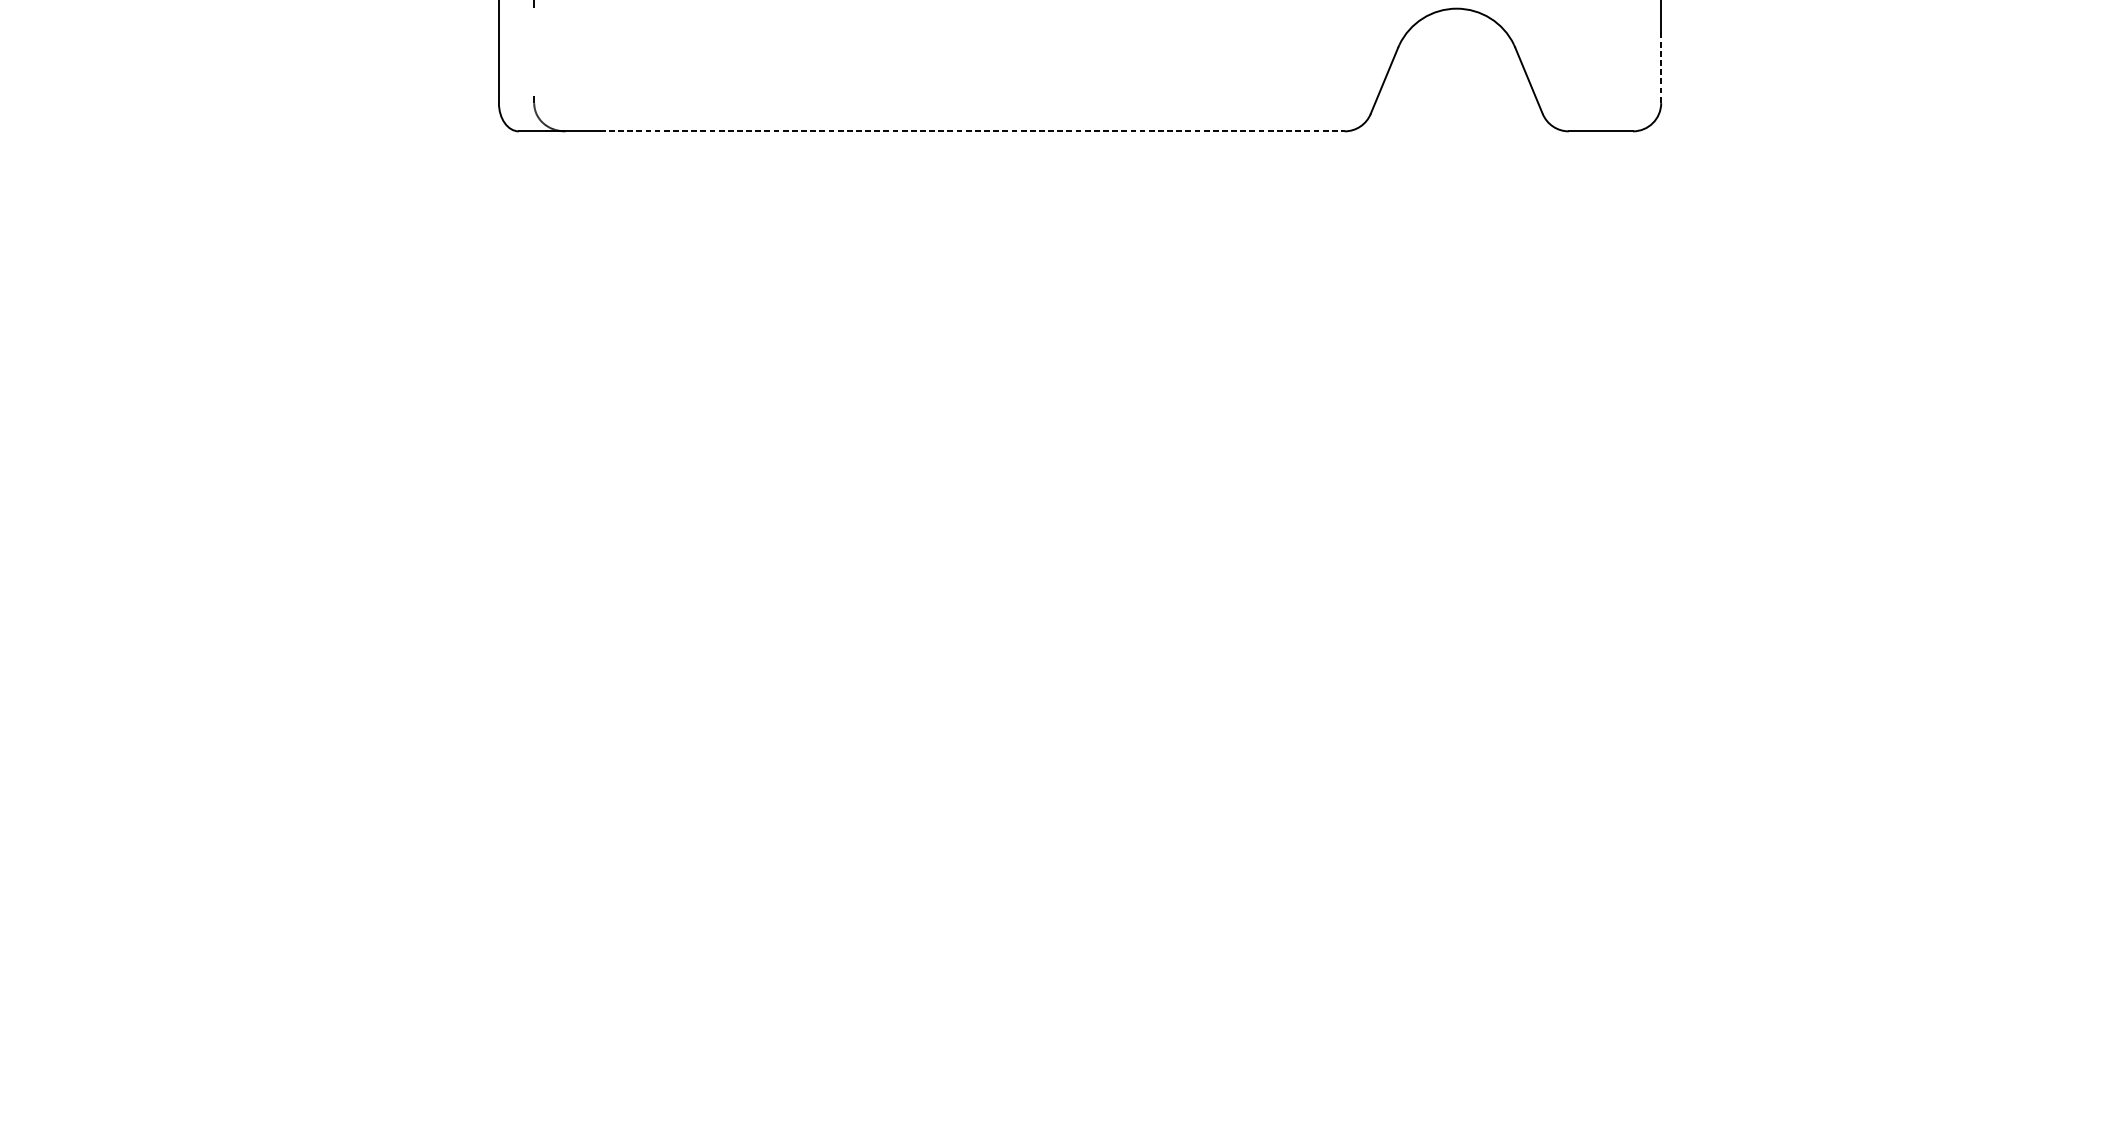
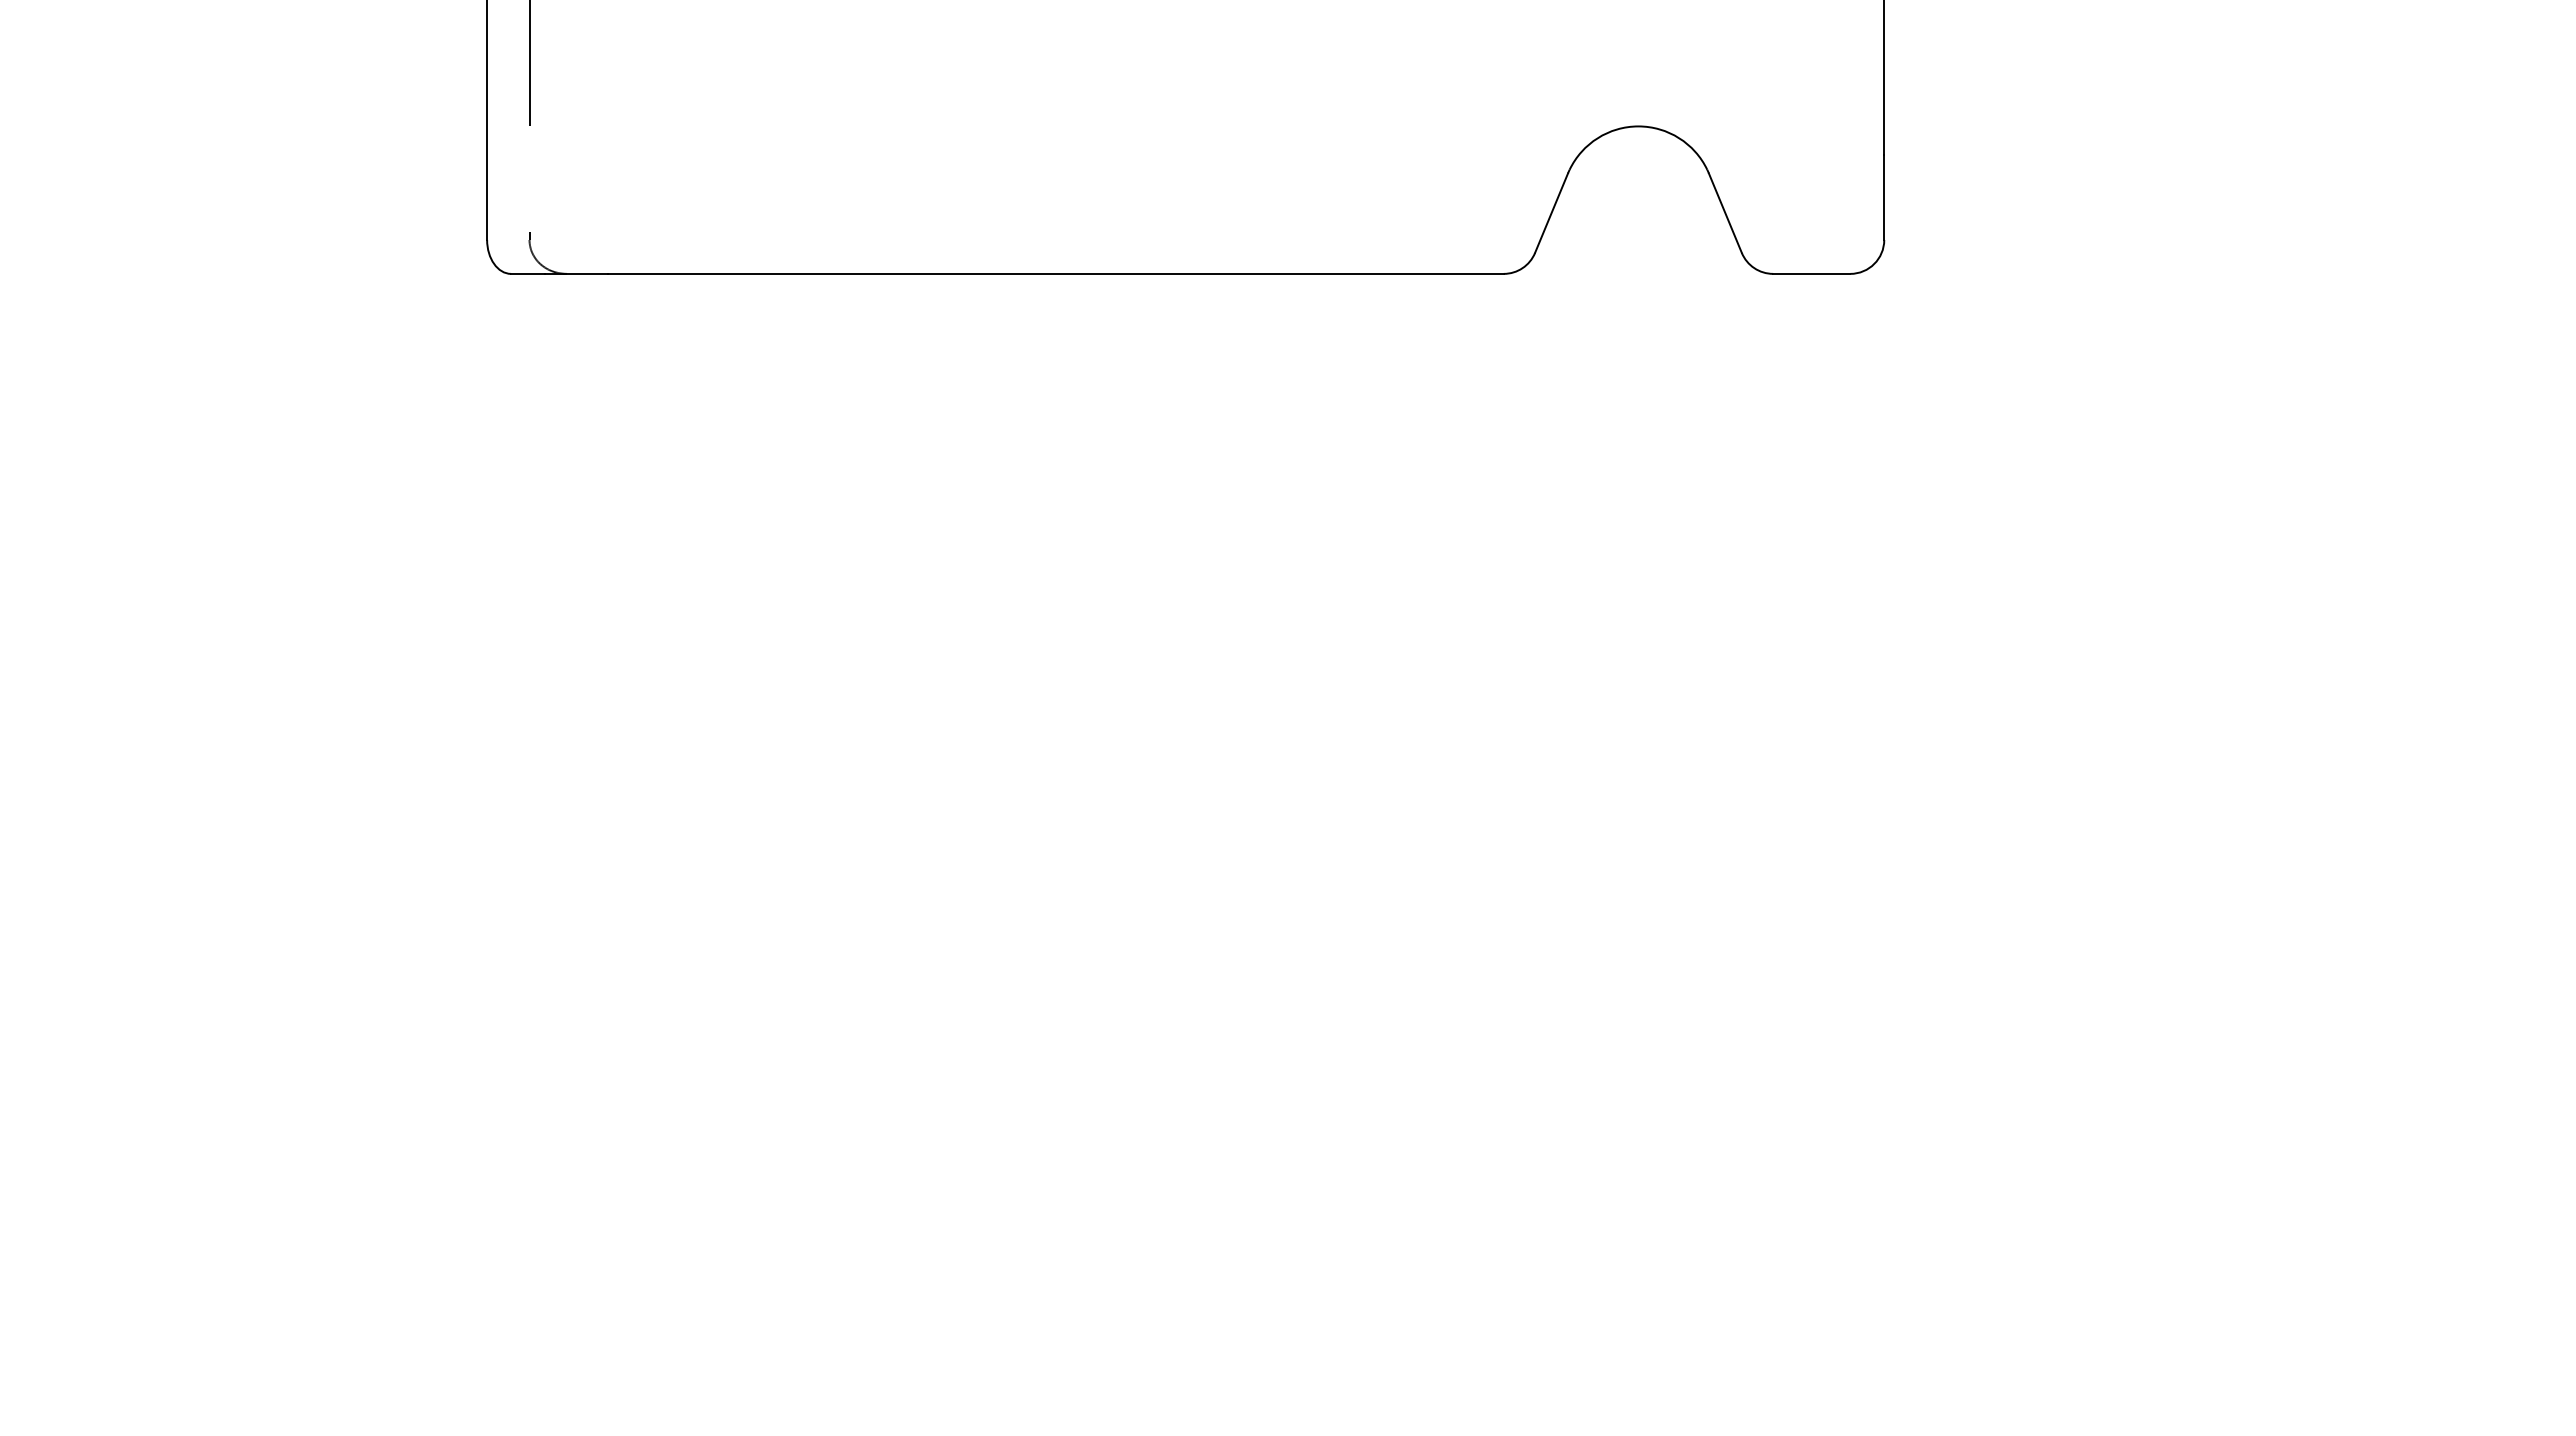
line: (1661, 68) -> (1884, 198), dashed -> solid
line: (972, 131) -> (1056, 273), dashed -> solid

